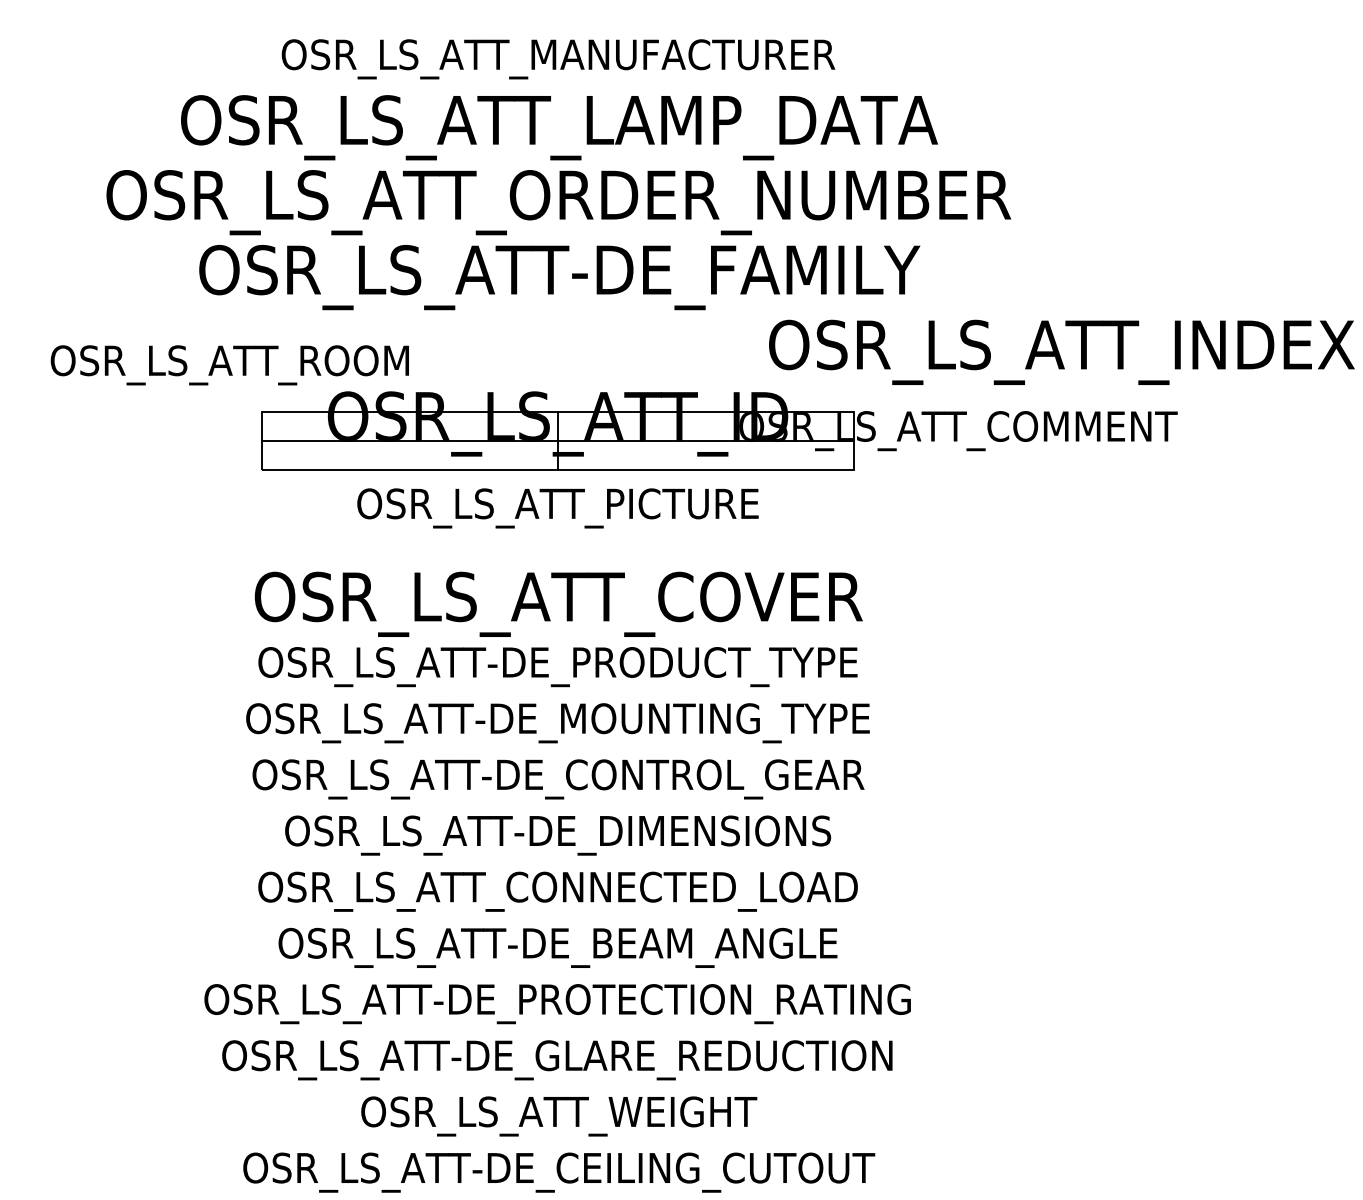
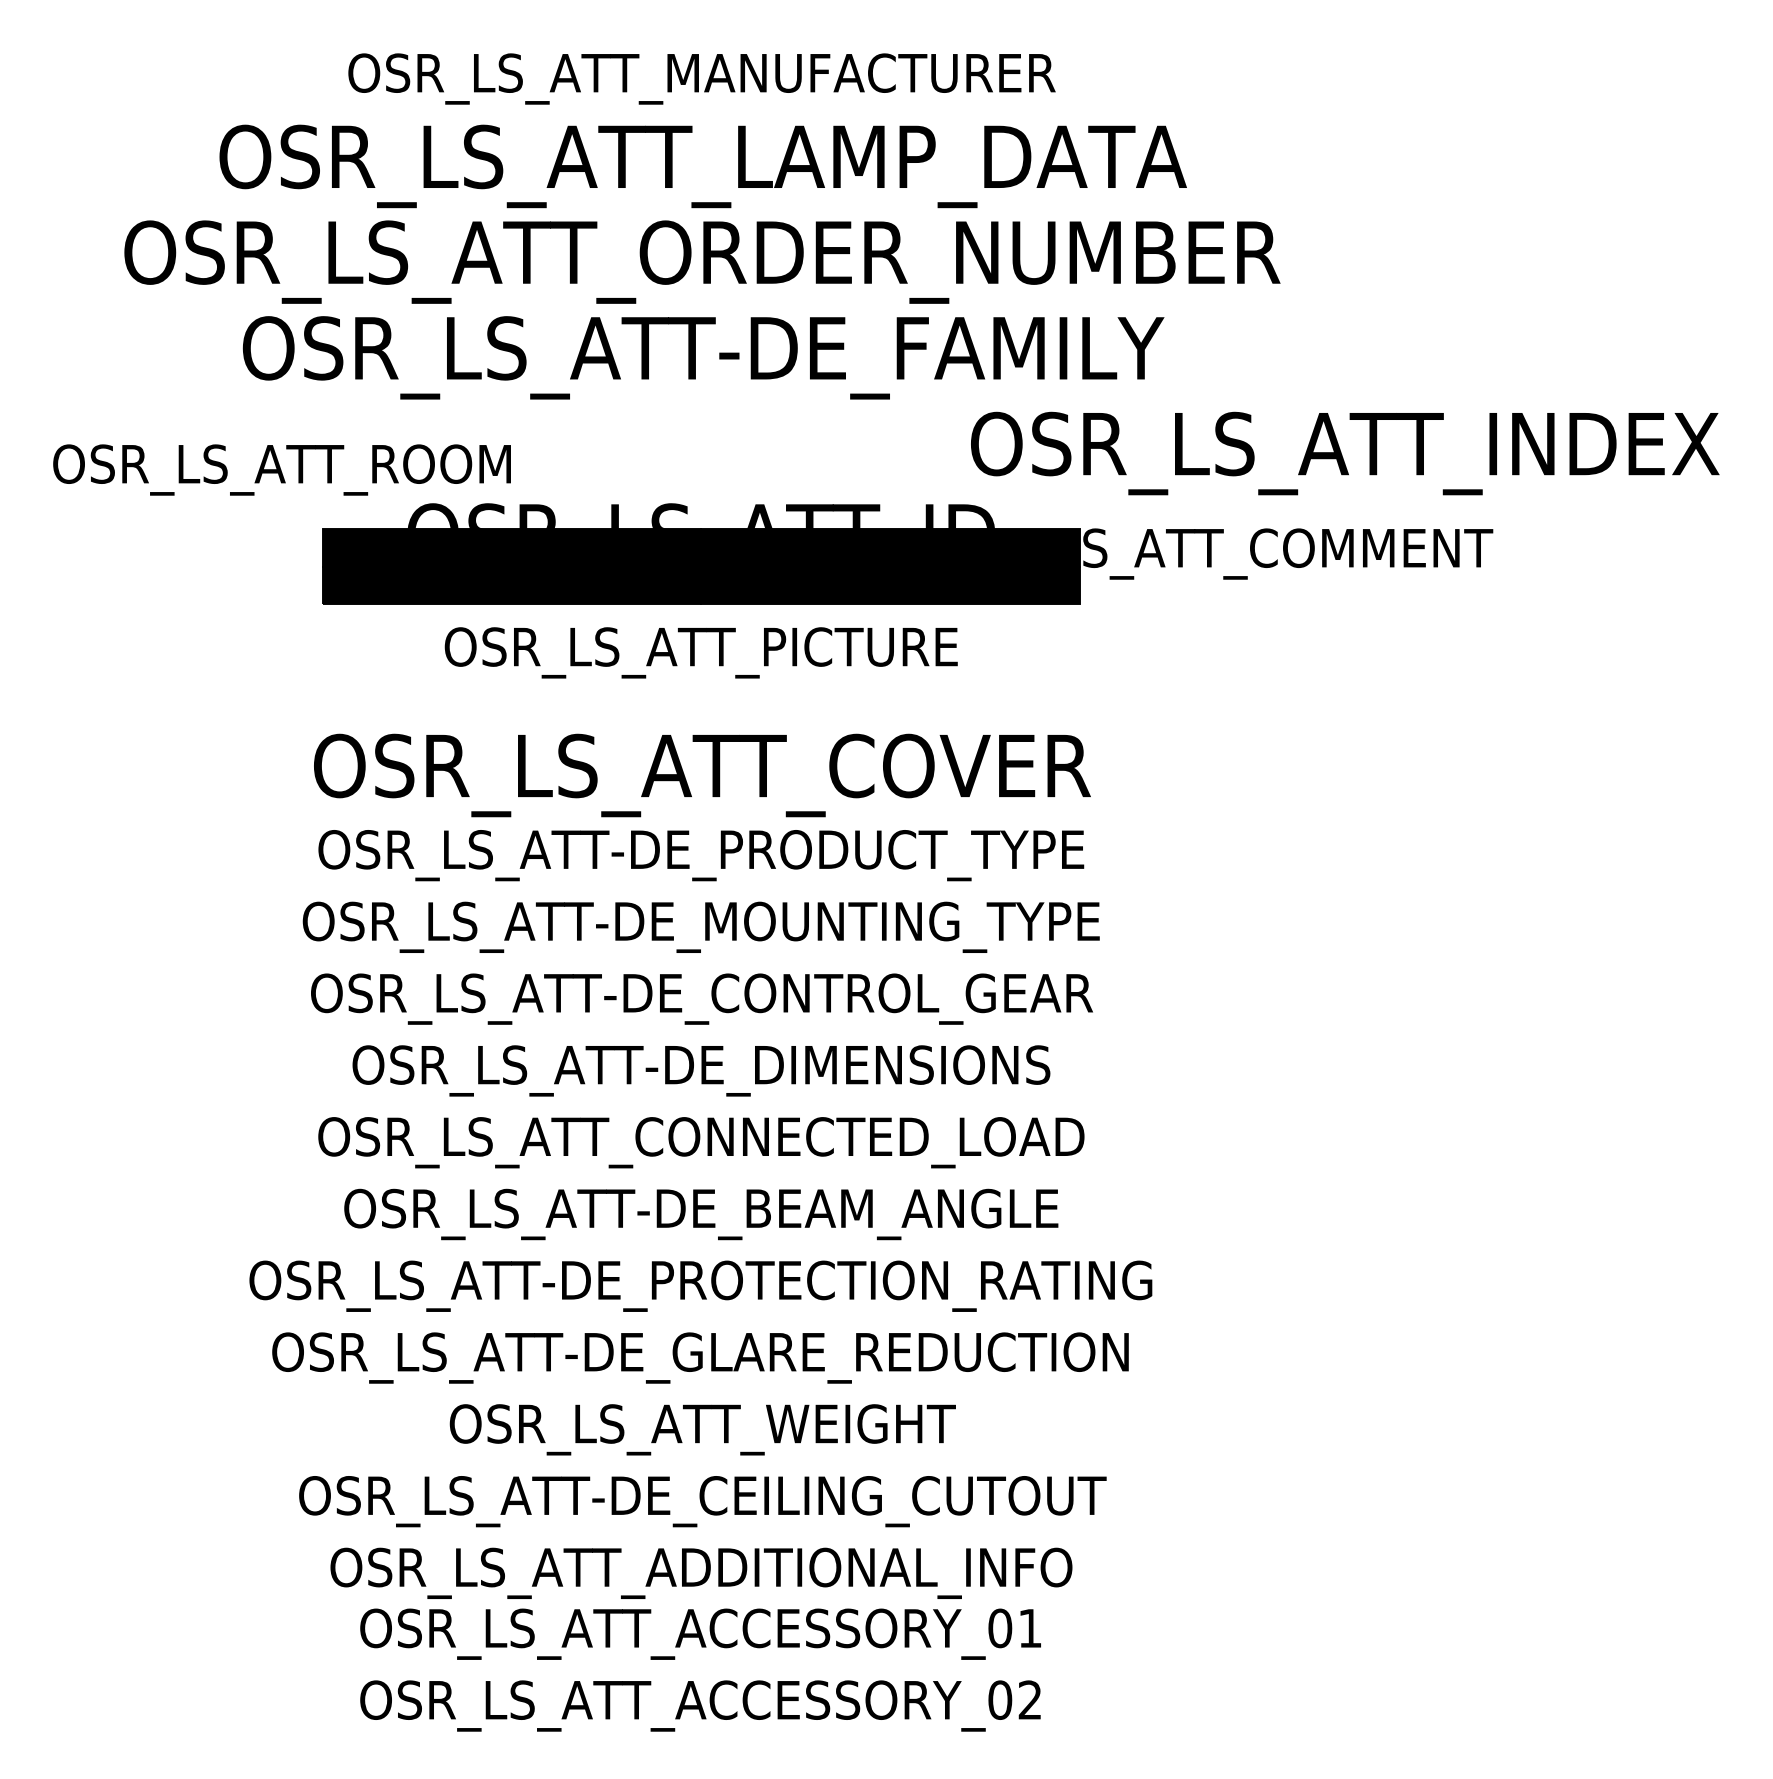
fill: (558, 440) -> (701, 566), added

